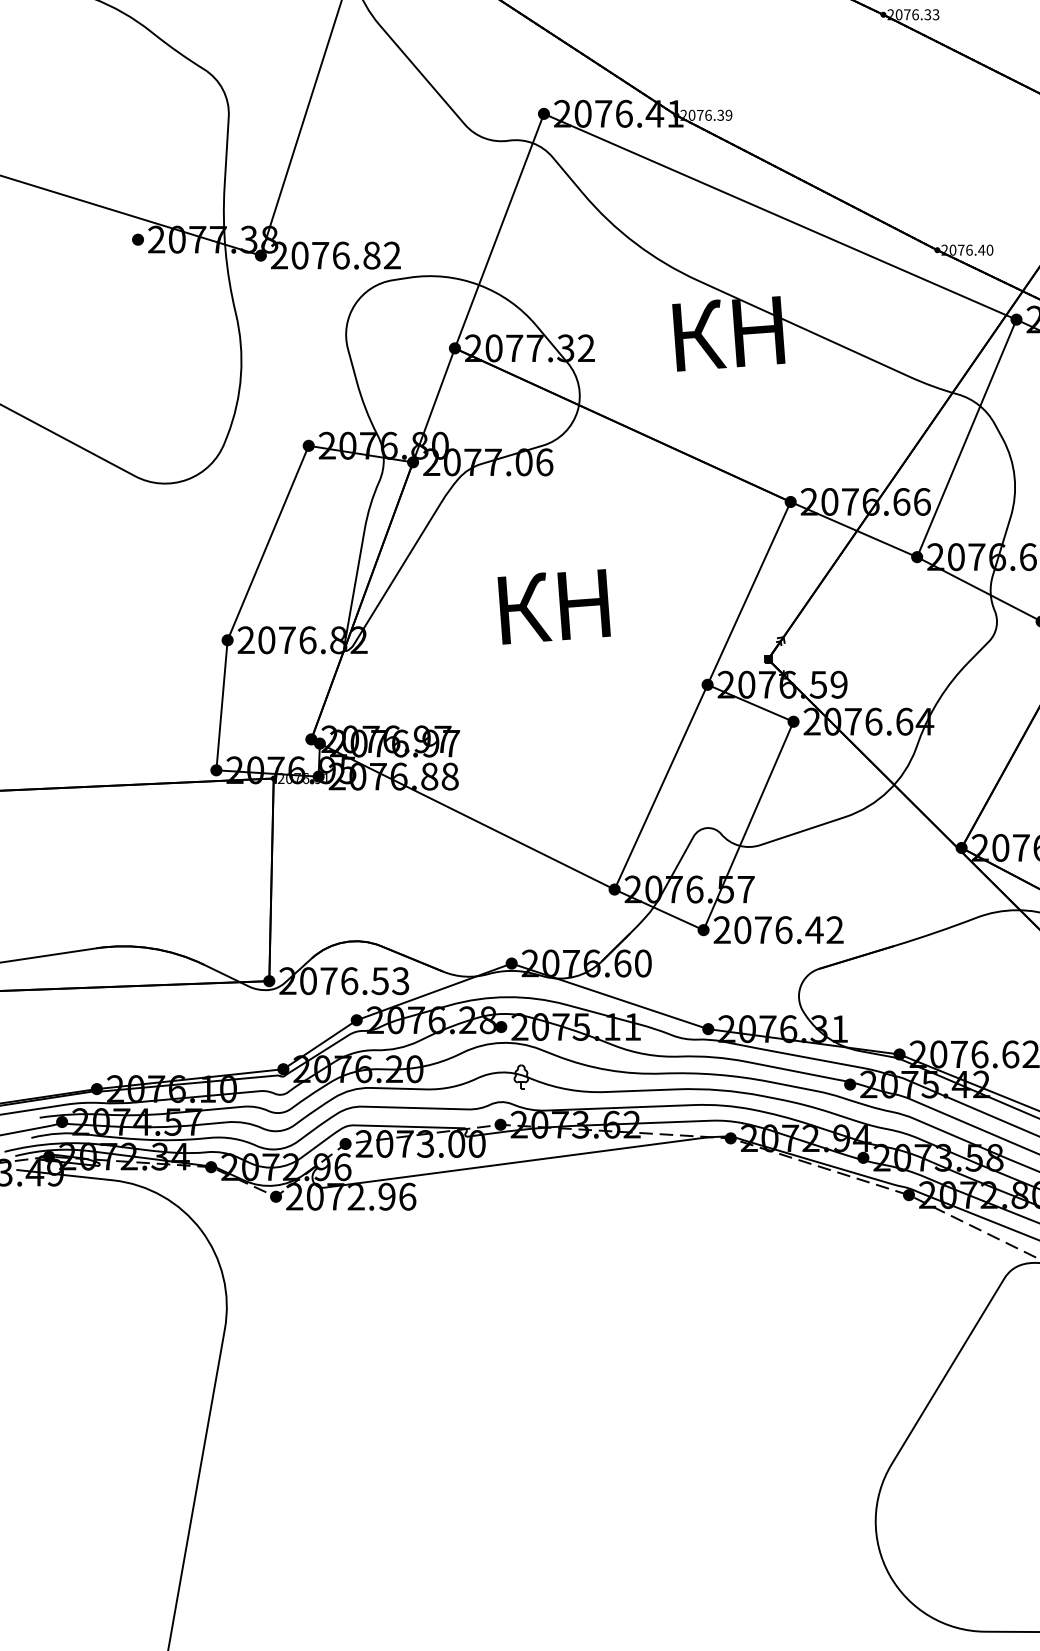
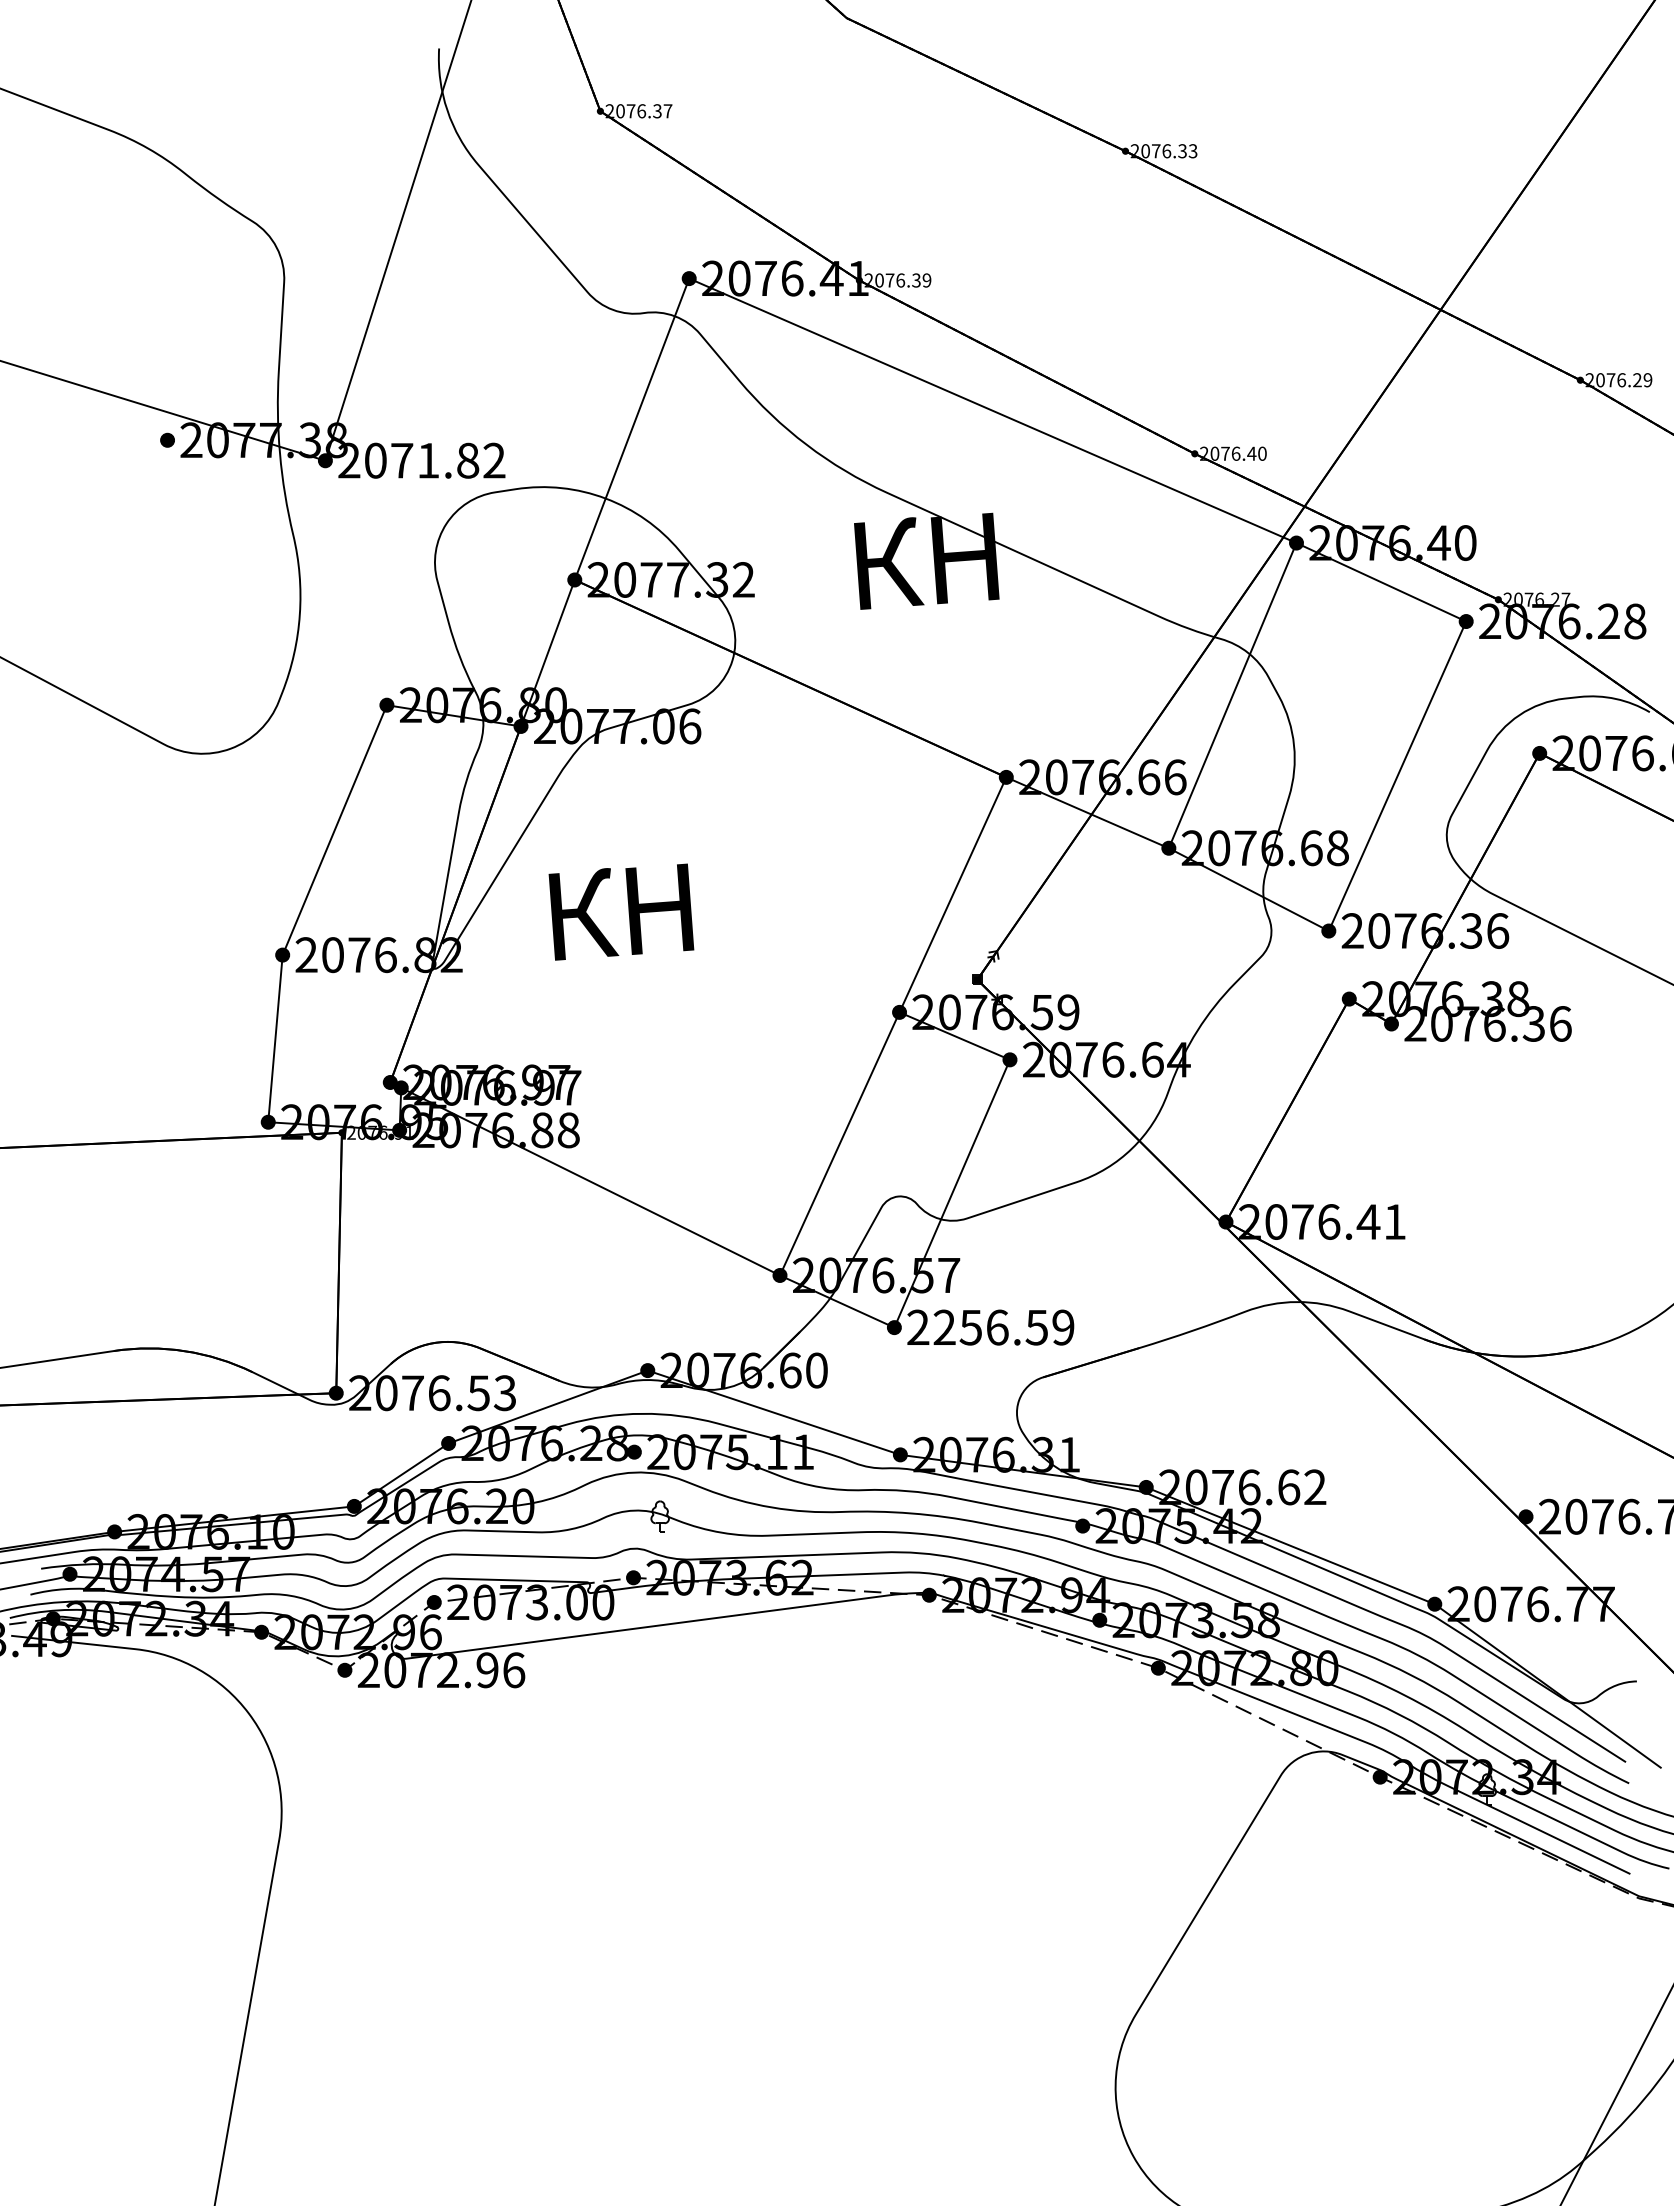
text: (341, 255) -> (428, 460), 2076.82 -> 2071.82
text: (554, 606) -> (621, 911), moved
text: (788, 930) -> (1003, 1327), 2076.42 -> 2256.59

